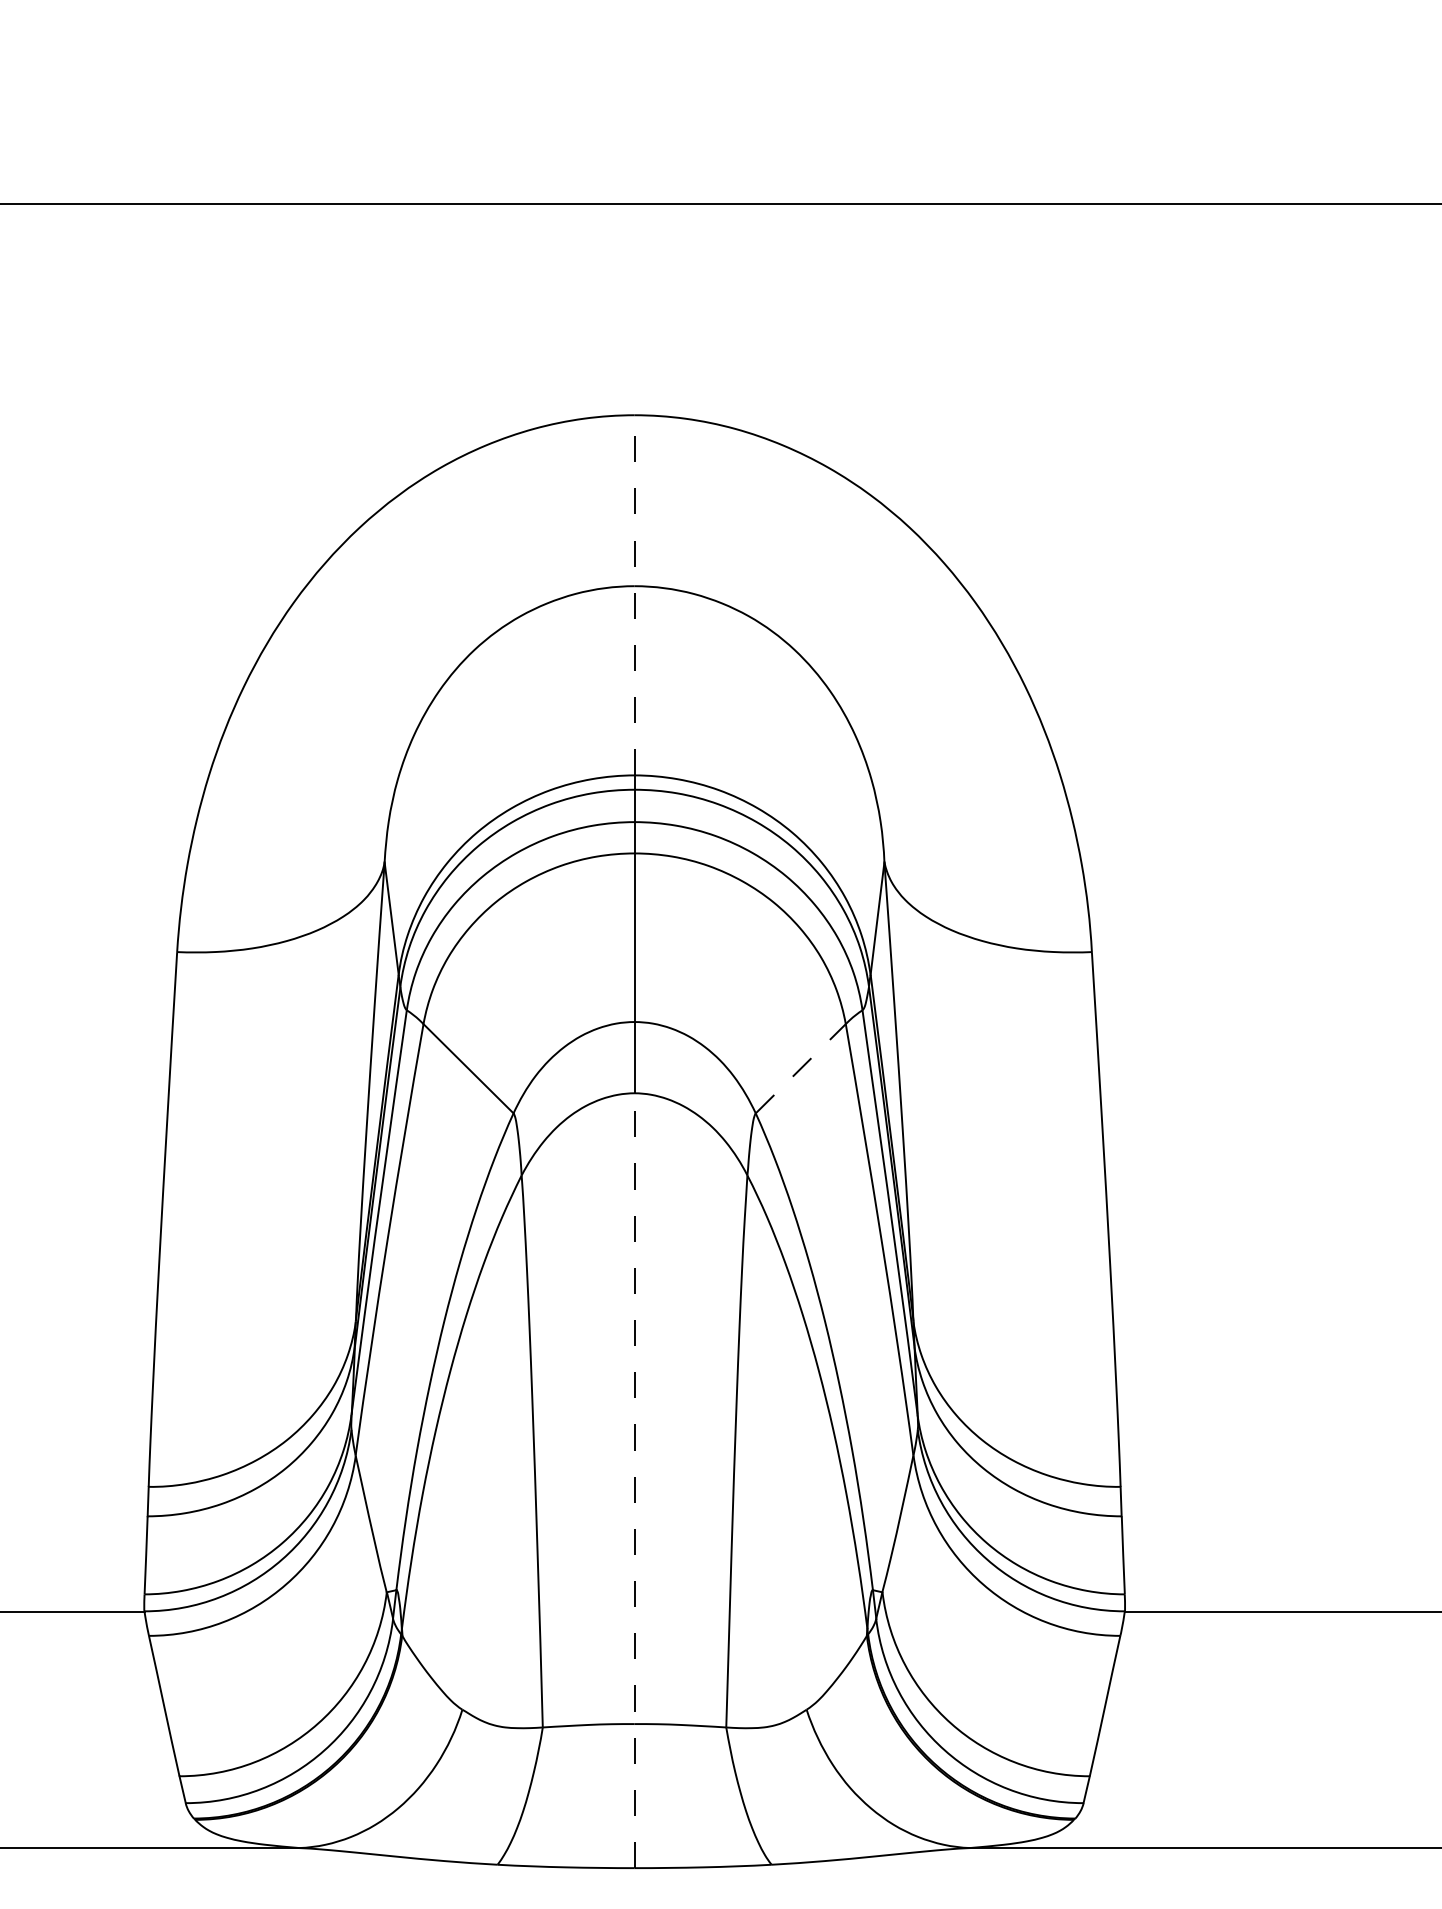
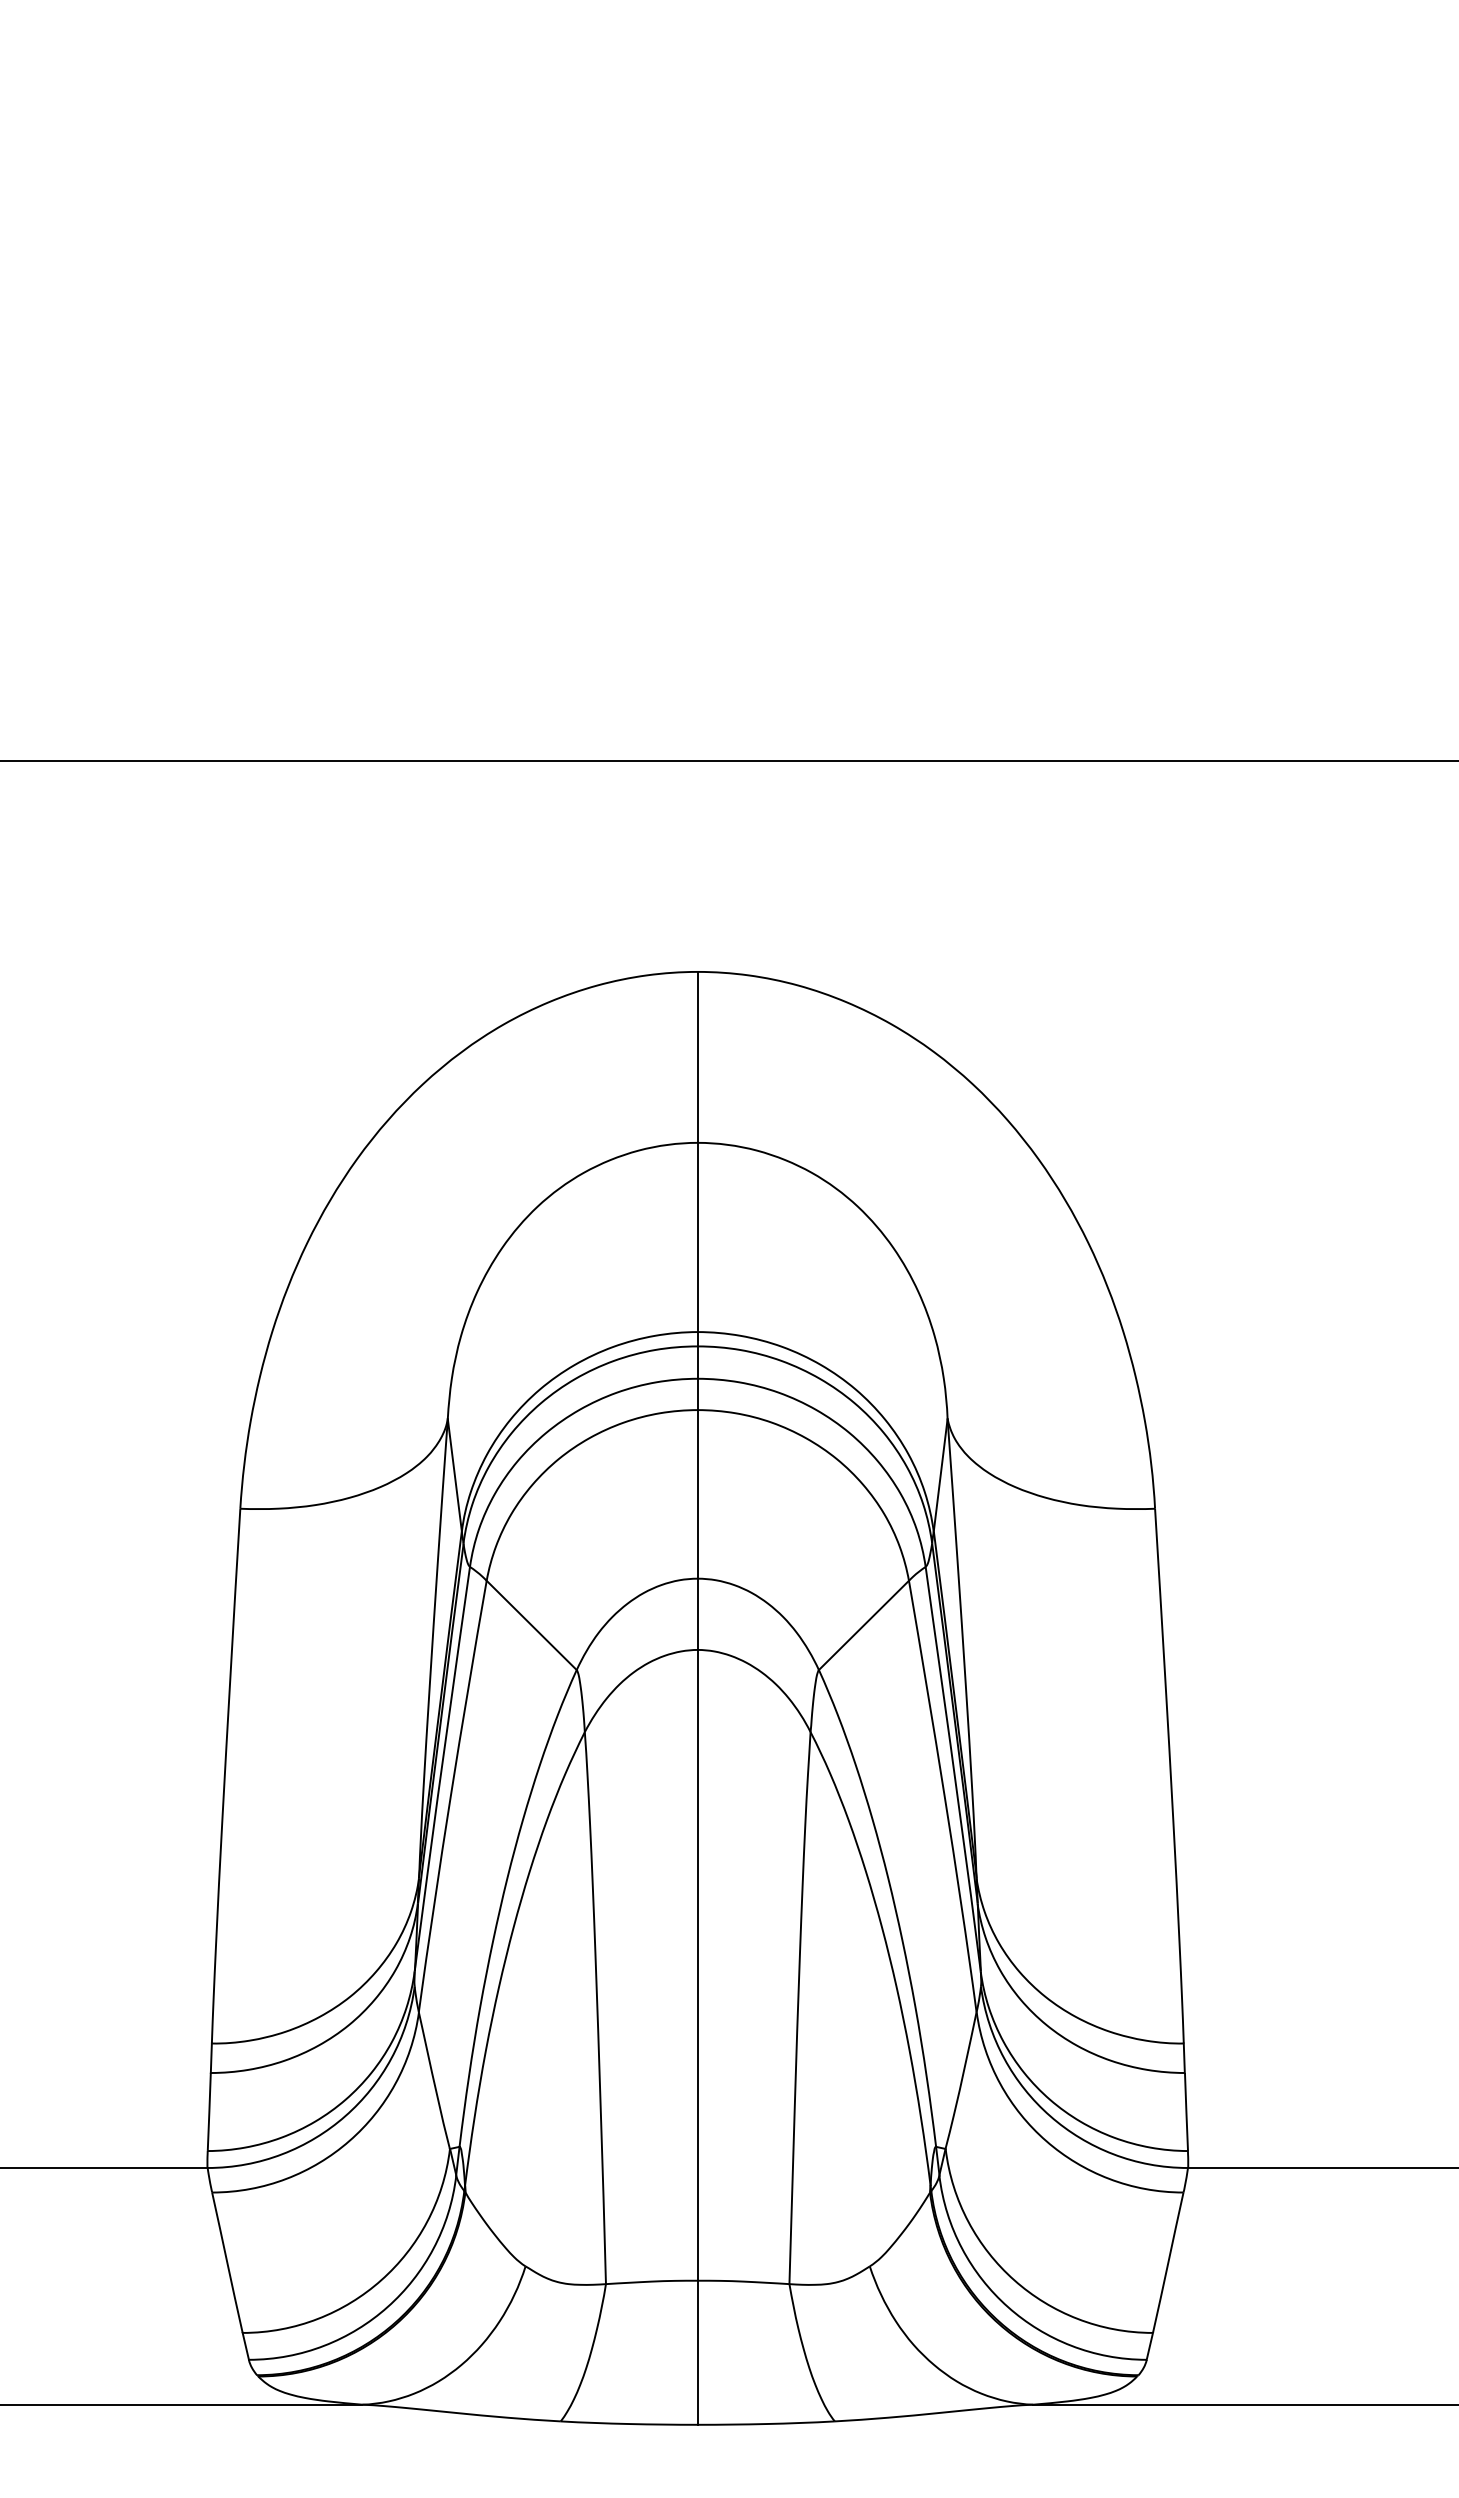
line: (634, 594) -> (697, 1151), dashed -> solid
line: (801, 1068) -> (864, 1625), dashed -> solid
line: (634, 1479) -> (697, 2036), dashed -> solid

